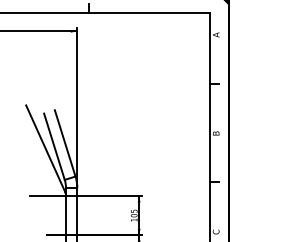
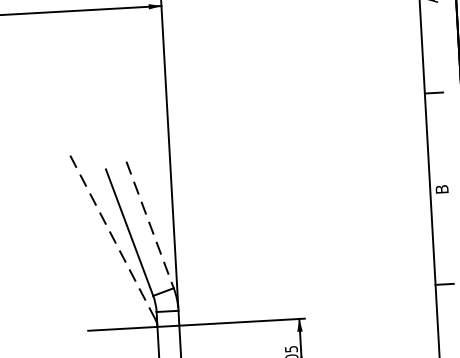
line: (65, 143) -> (150, 225), solid -> dashed
line: (45, 148) -> (112, 237), solid -> dashed

